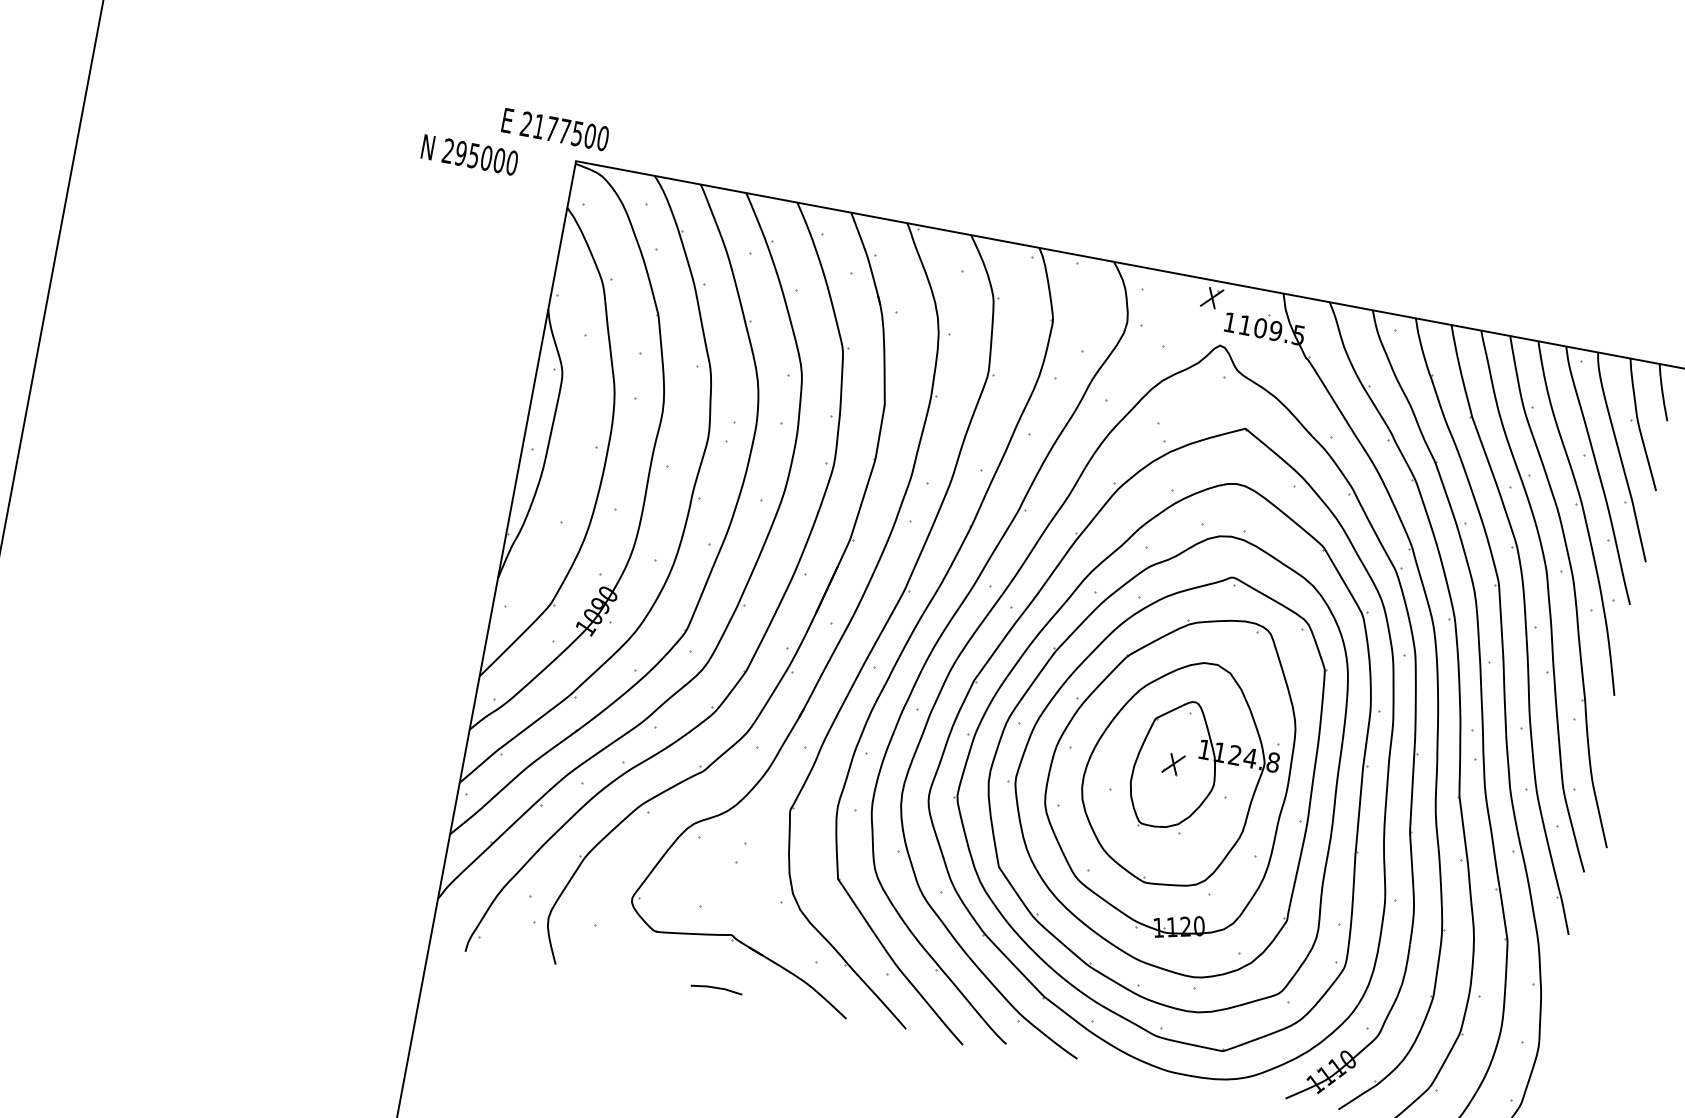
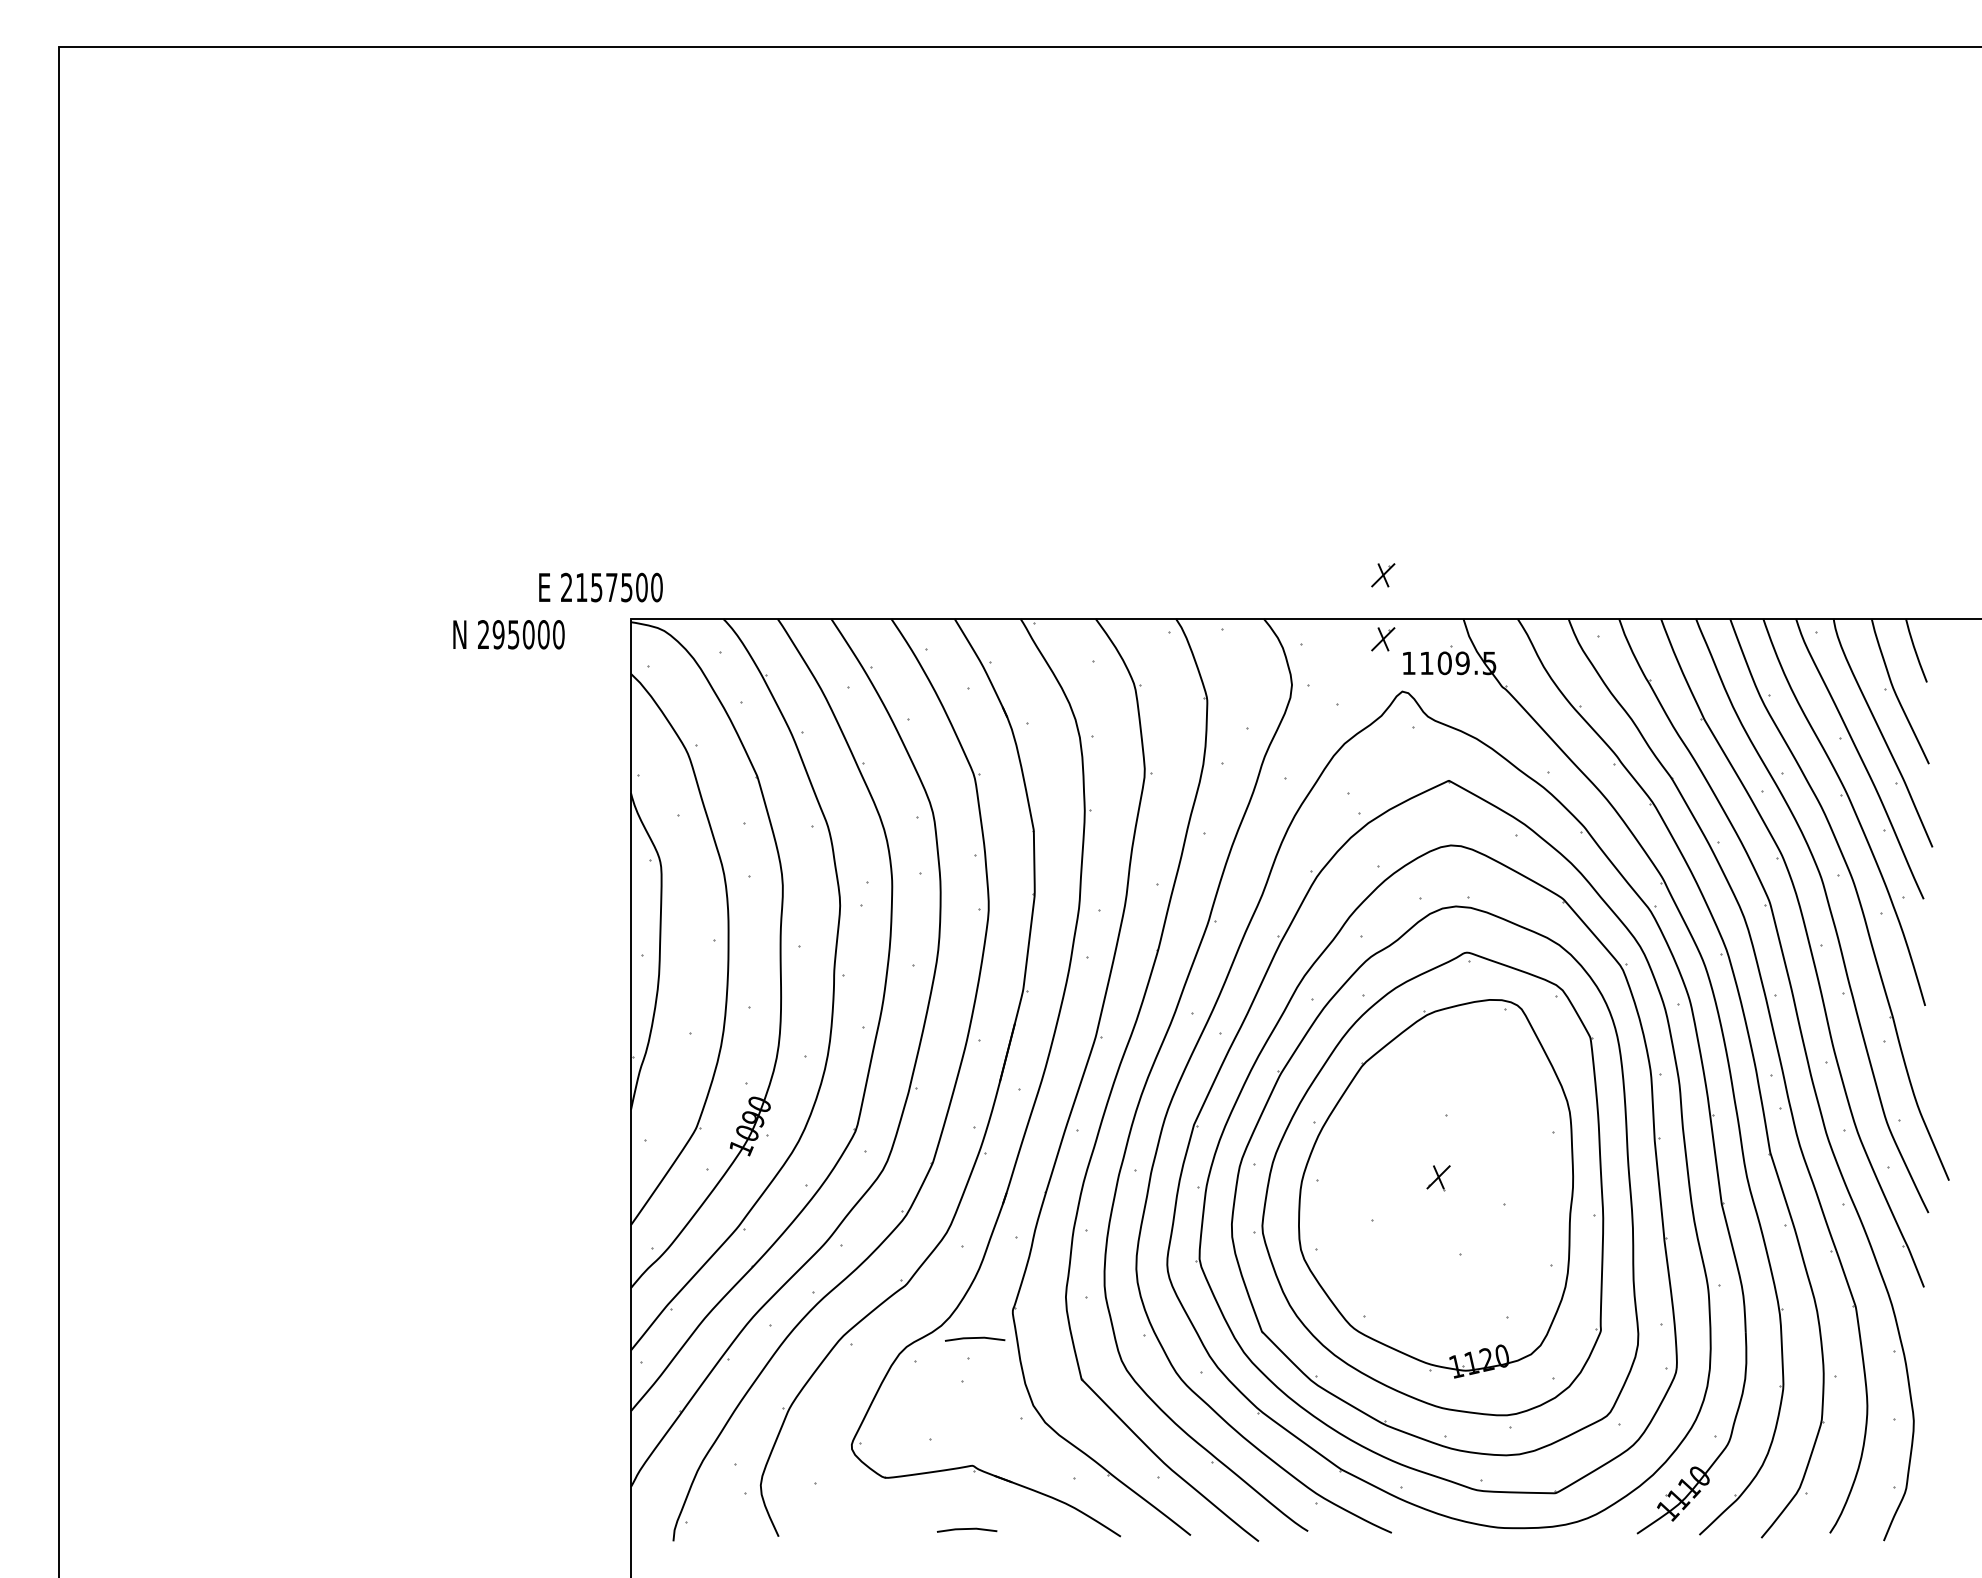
text: (551, 128) -> (596, 587), 2177500 -> 2157500
part: (1222, 243) -> (1383, 575), added
part: (1180, 773) -> (1448, 1186), removed
line: (754, 827) -> (975, 1338), added

